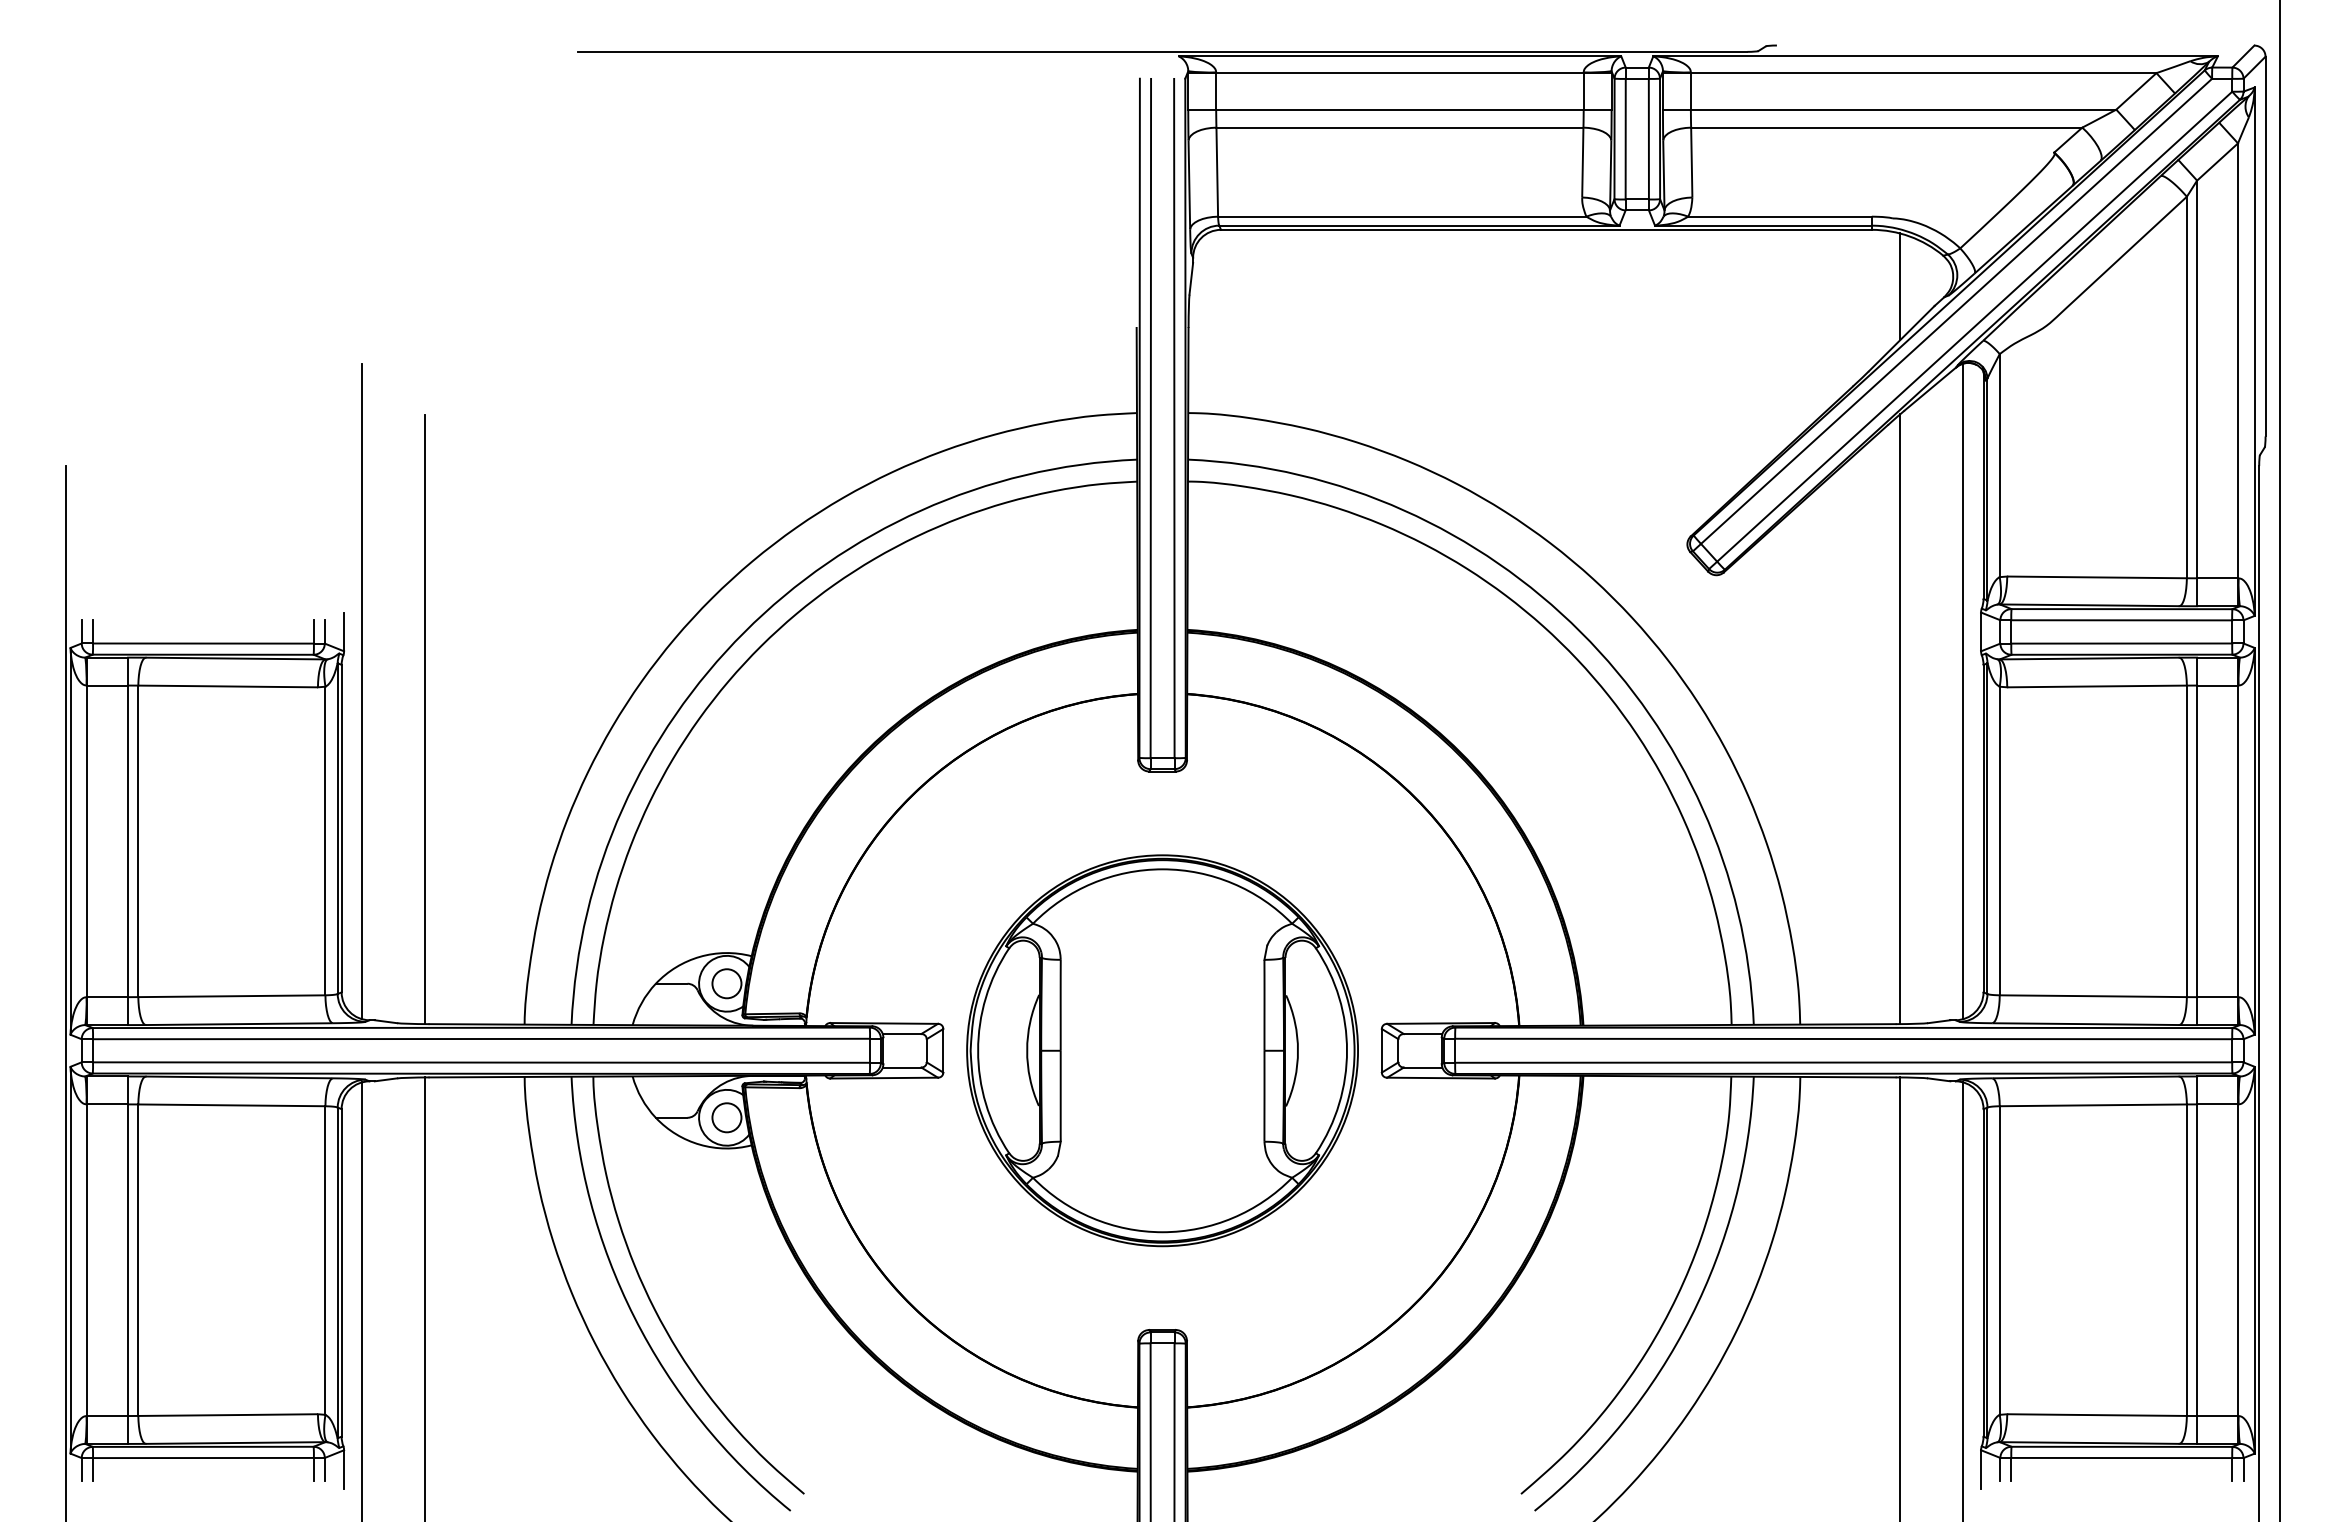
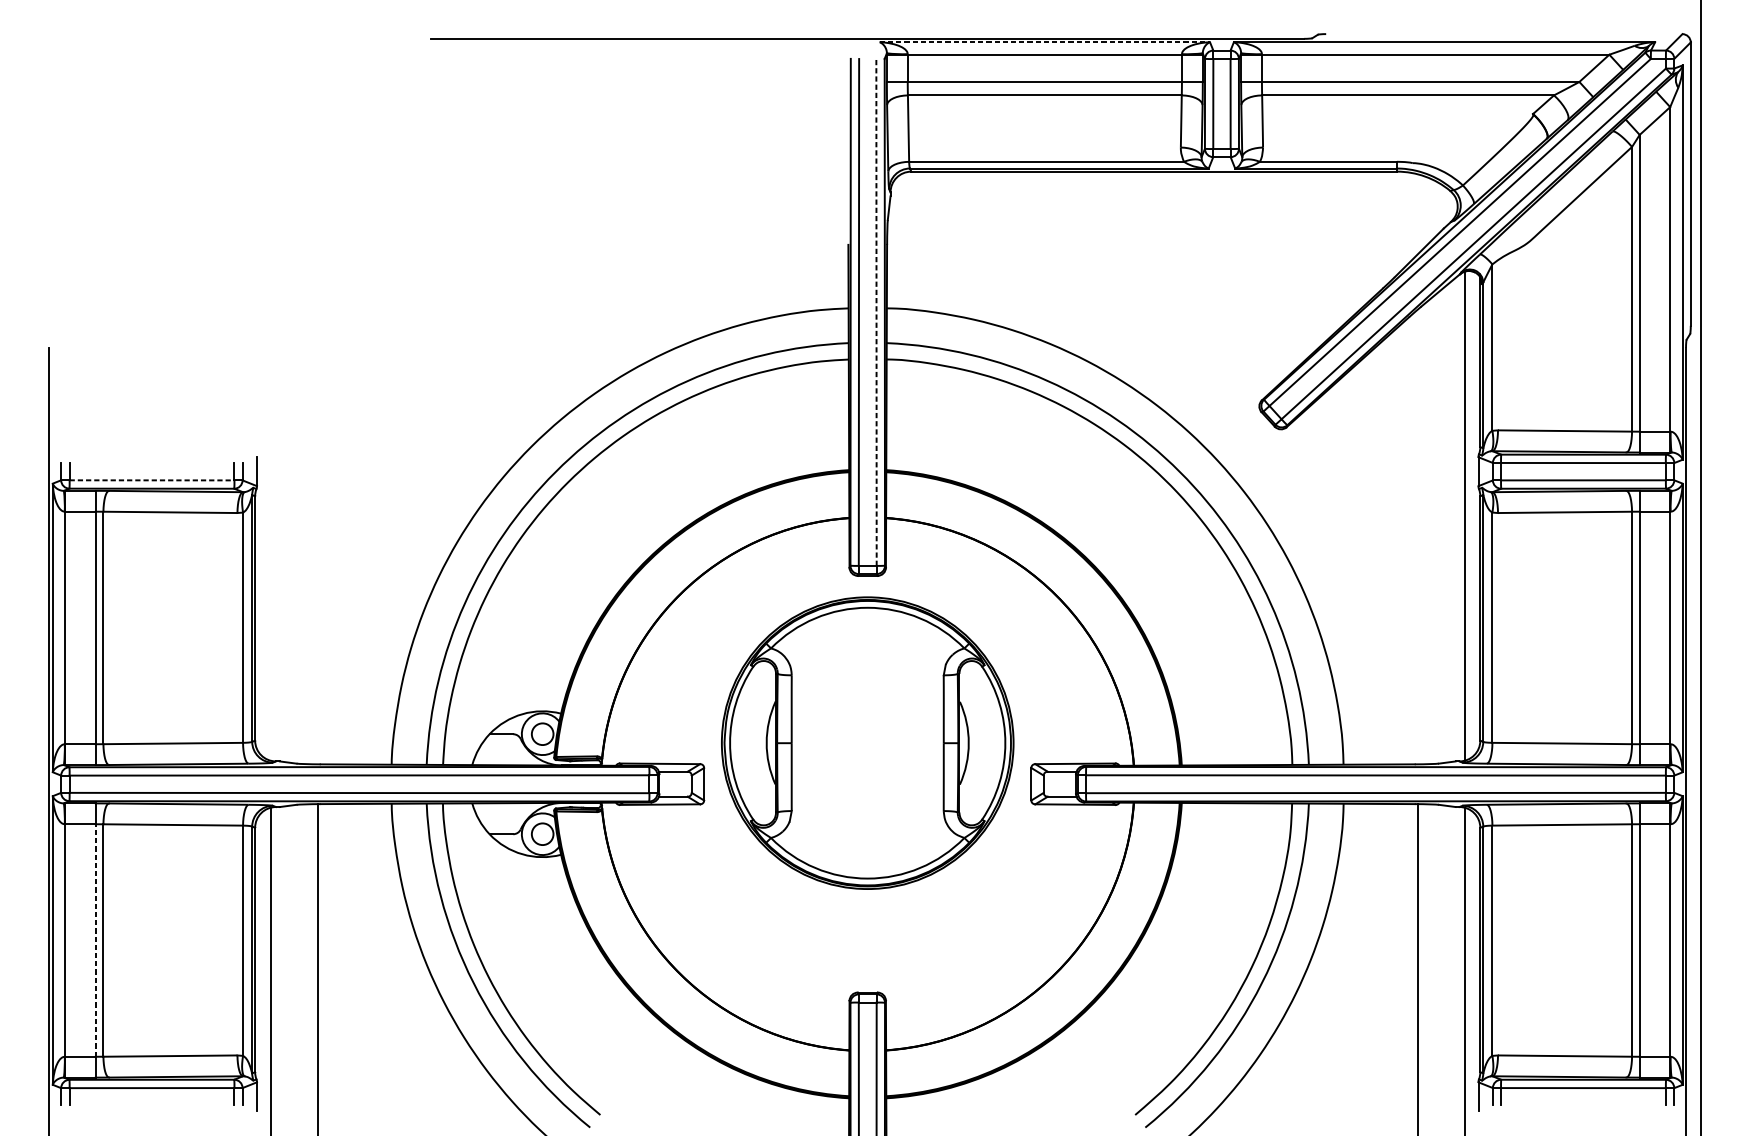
line: (1400, 56) -> (1045, 42), solid -> dashed
line: (1900, 286) -> (1418, 213), removed
line: (1174, 418) -> (876, 312), solid -> dashed
line: (203, 643) -> (152, 480), solid -> dashed
line: (362, 691) -> (270, 516), removed
line: (425, 719) -> (317, 537), removed
line: (1900, 719) -> (1418, 537), removed
part: (1162, 1050) -> (867, 742), moved
line: (128, 1260) -> (96, 940), solid -> dashed

